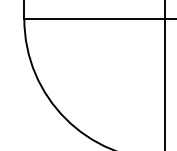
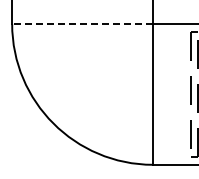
line: (94, 18) -> (82, 23), solid -> dashed

